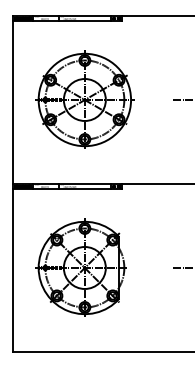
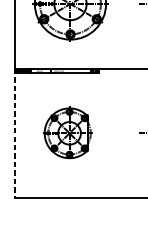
line: (13, 267) -> (15, 133), solid -> dashed
part: (80, 267) -> (67, 133), size x0.7

